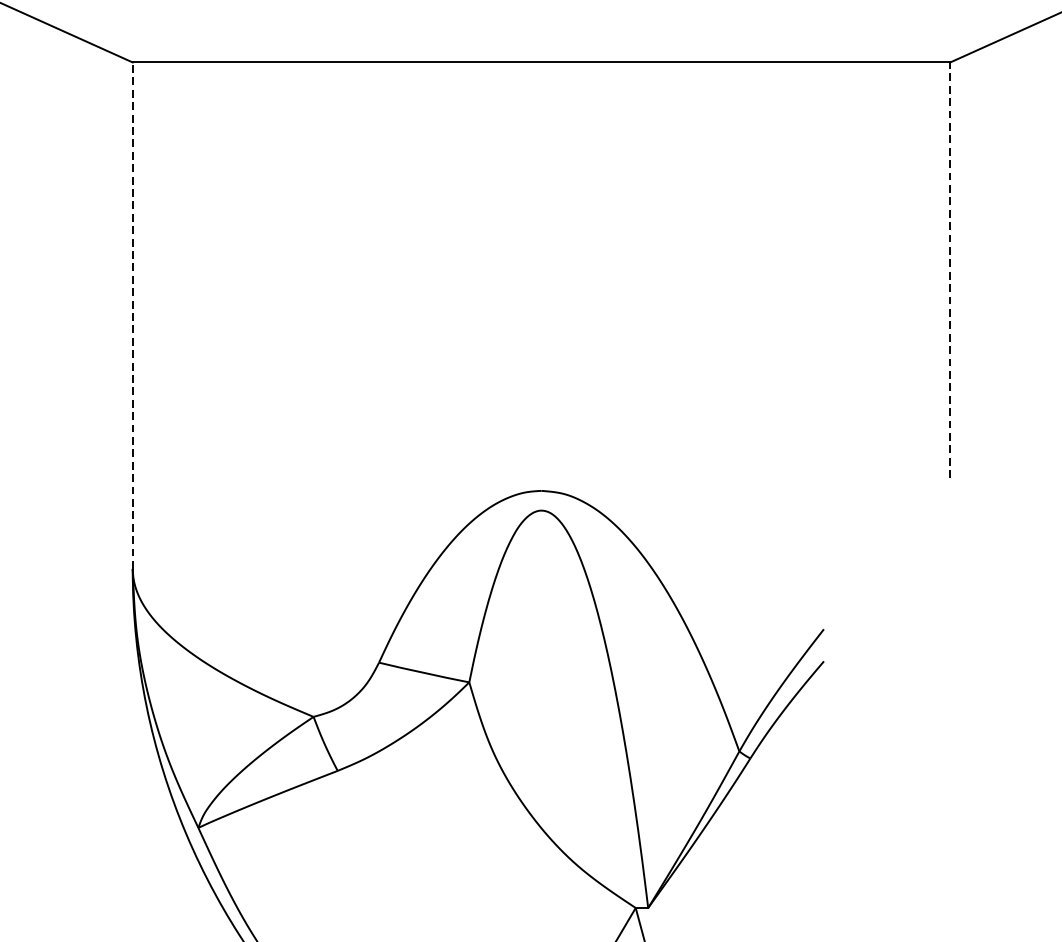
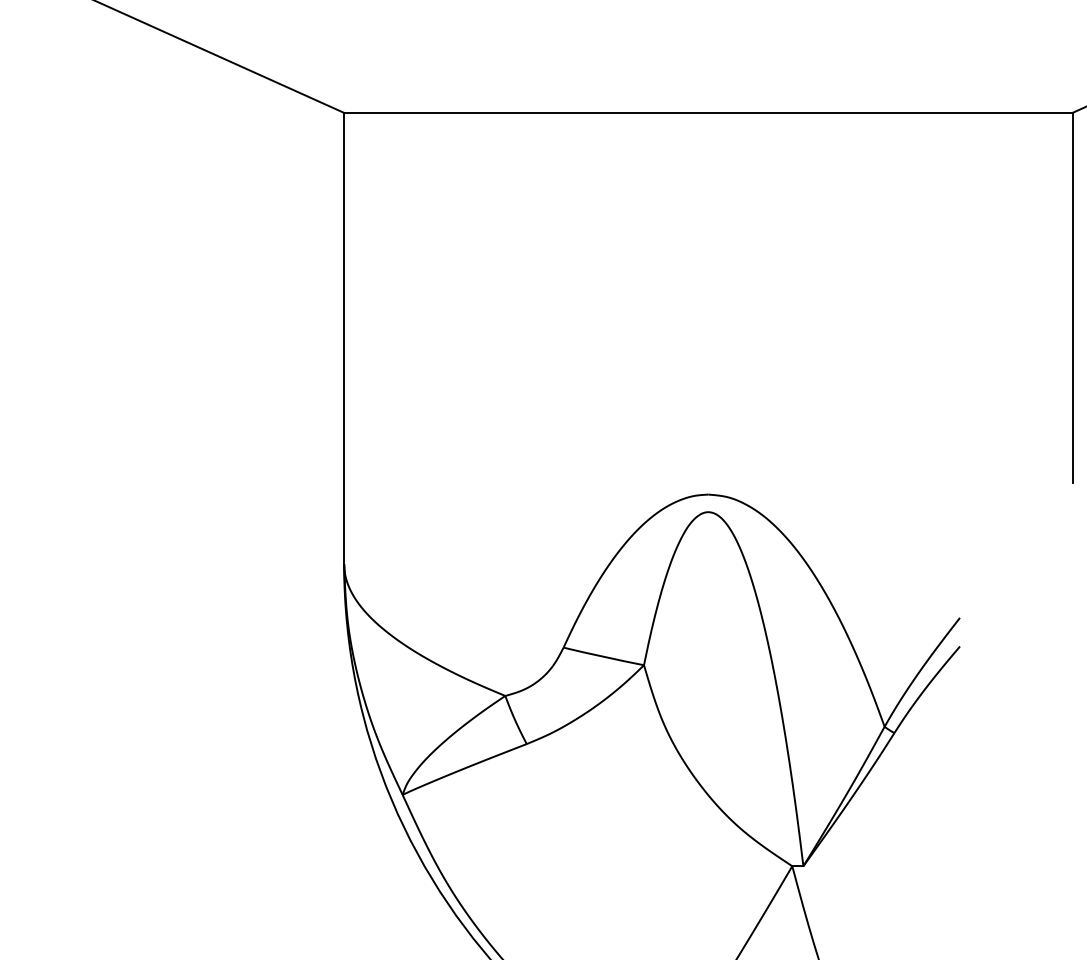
line: (950, 269) -> (1072, 297), dashed -> solid
line: (133, 315) -> (344, 338), dashed -> solid

